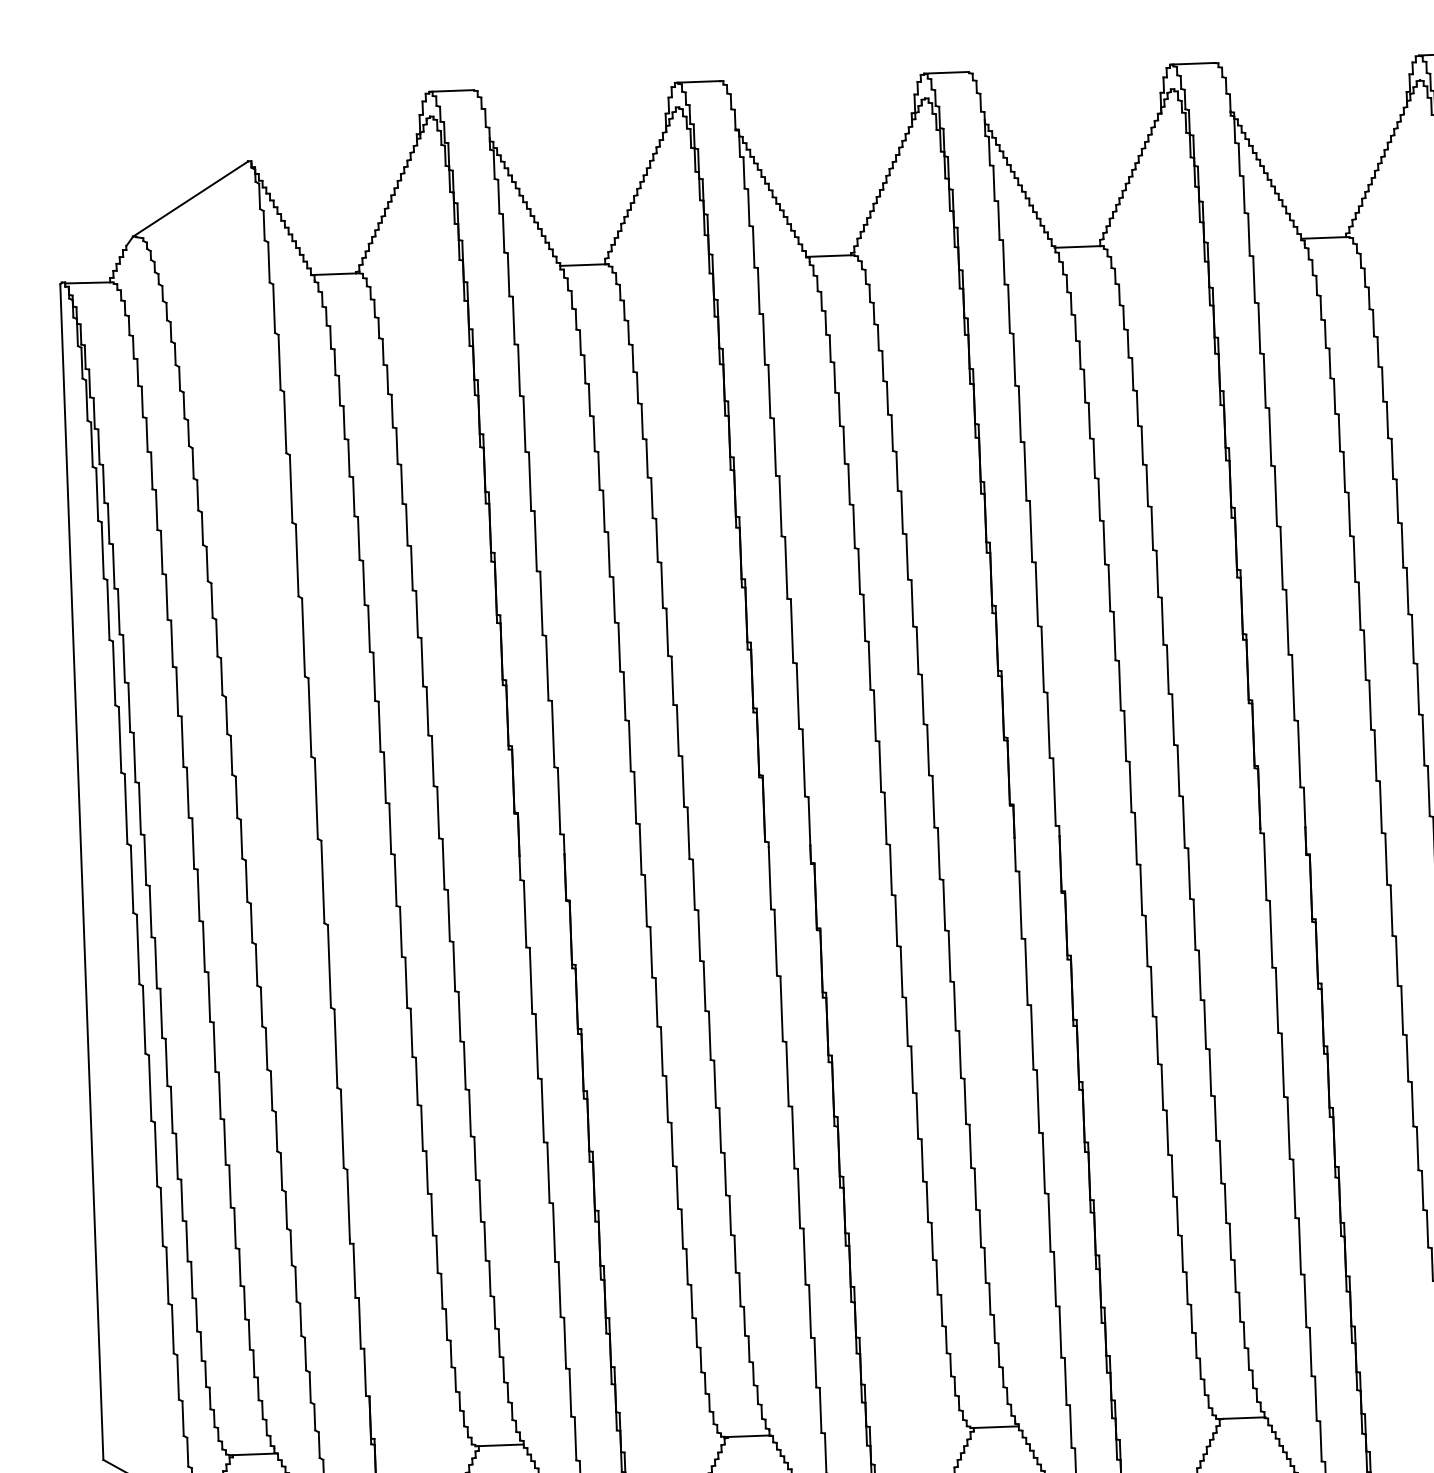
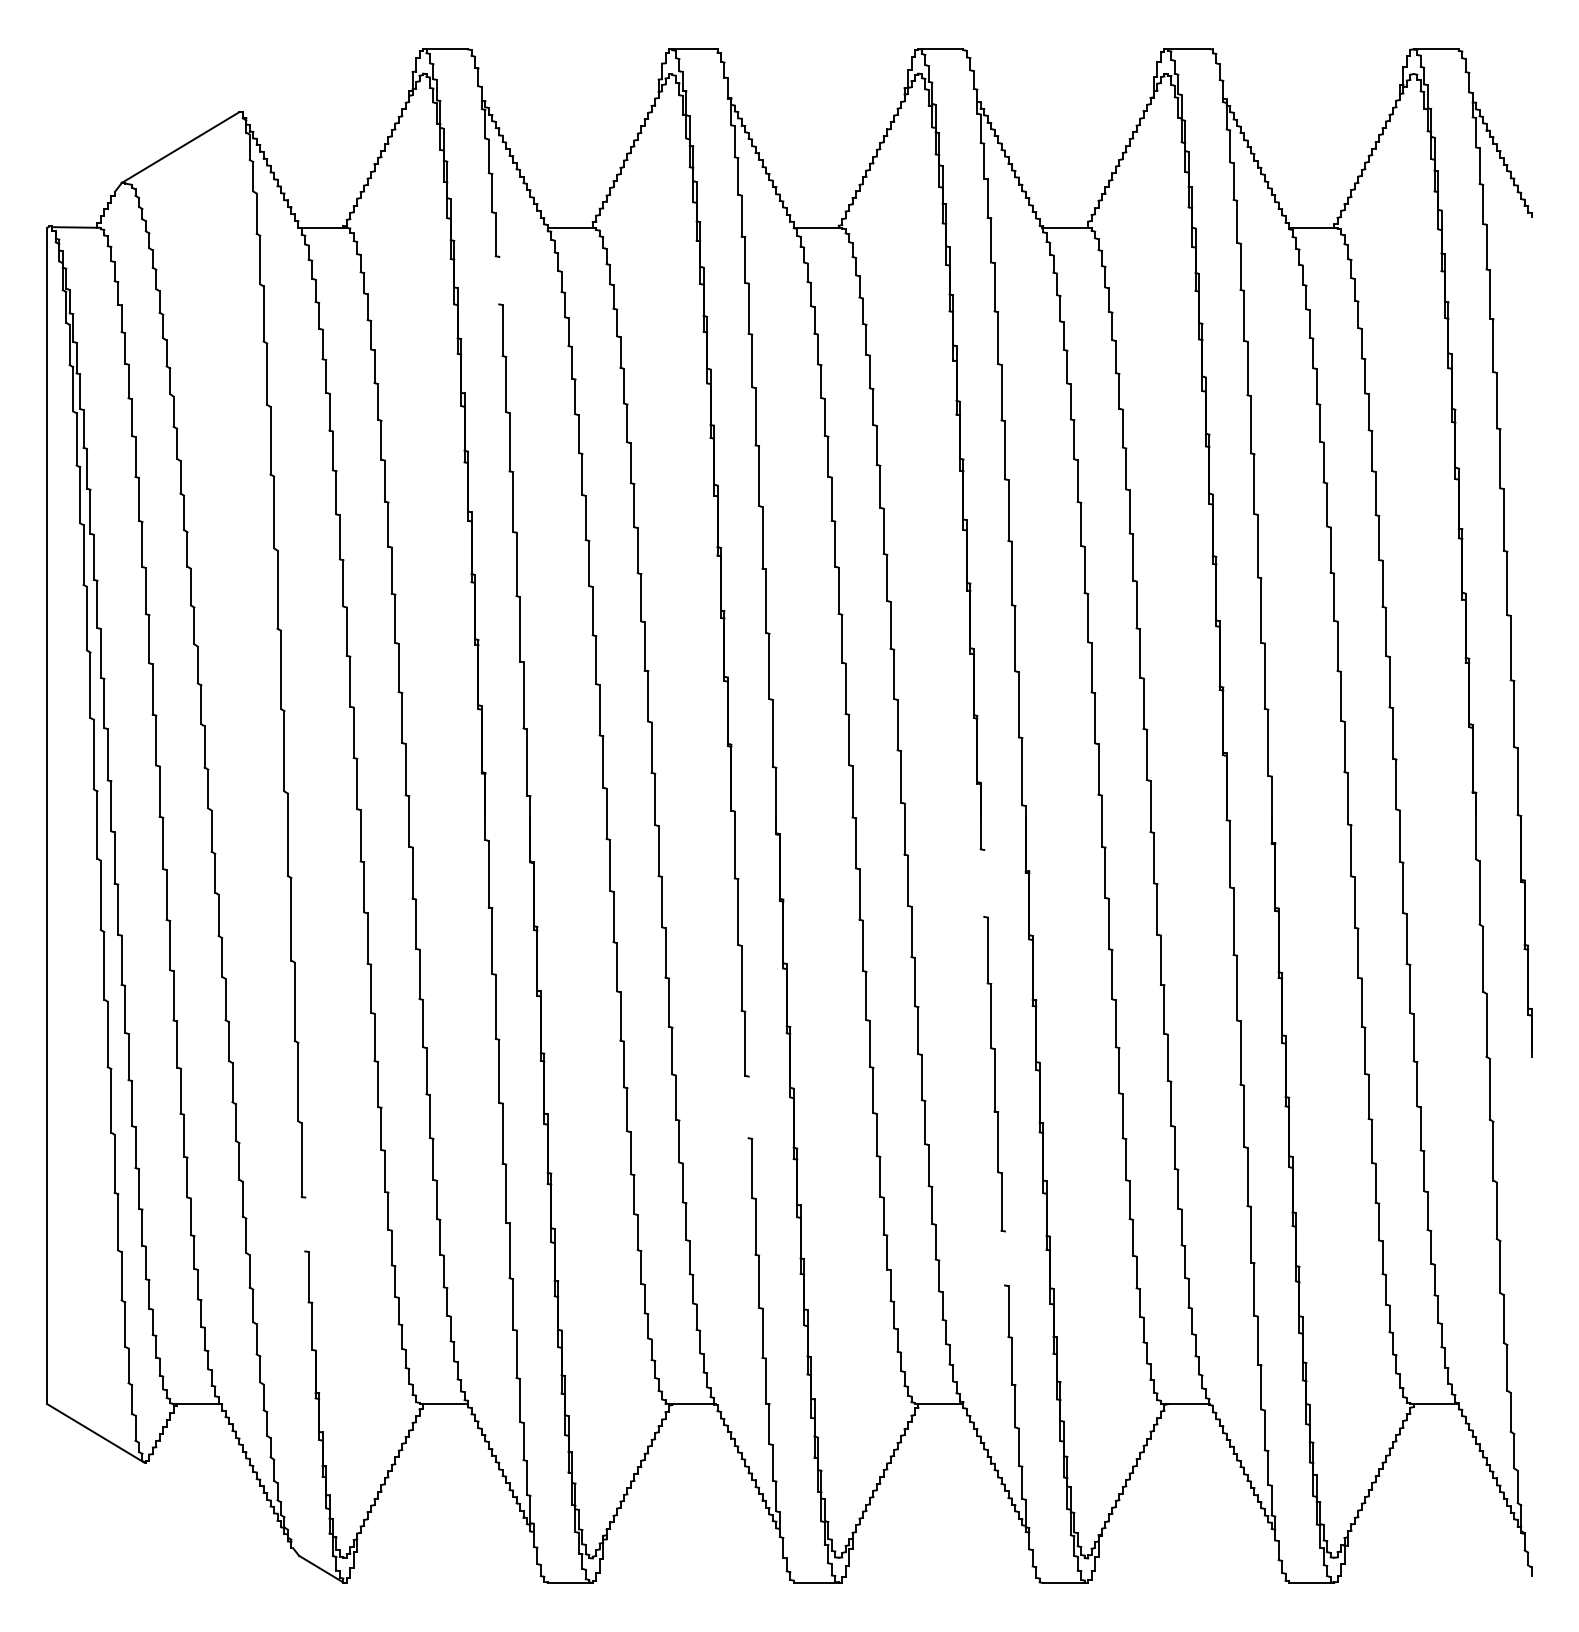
line: (513, 320) -> (499, 280), removed
line: (1020, 905) -> (984, 883), removed
line: (793, 1137) -> (748, 1107), removed
line: (354, 1270) -> (305, 1224), removed
line: (1055, 1279) -> (1005, 1258), removed

